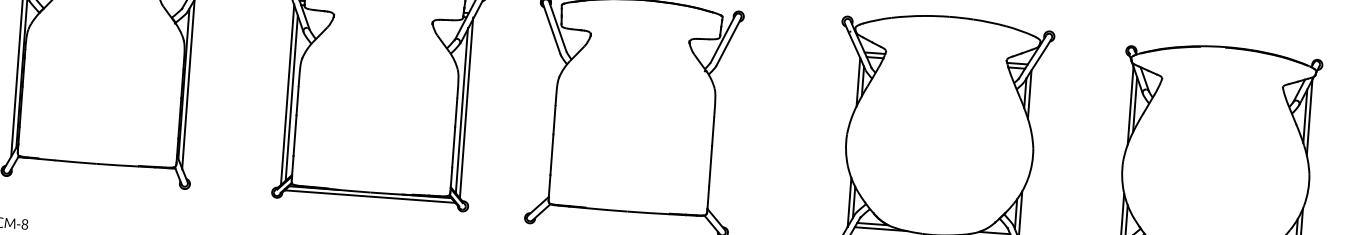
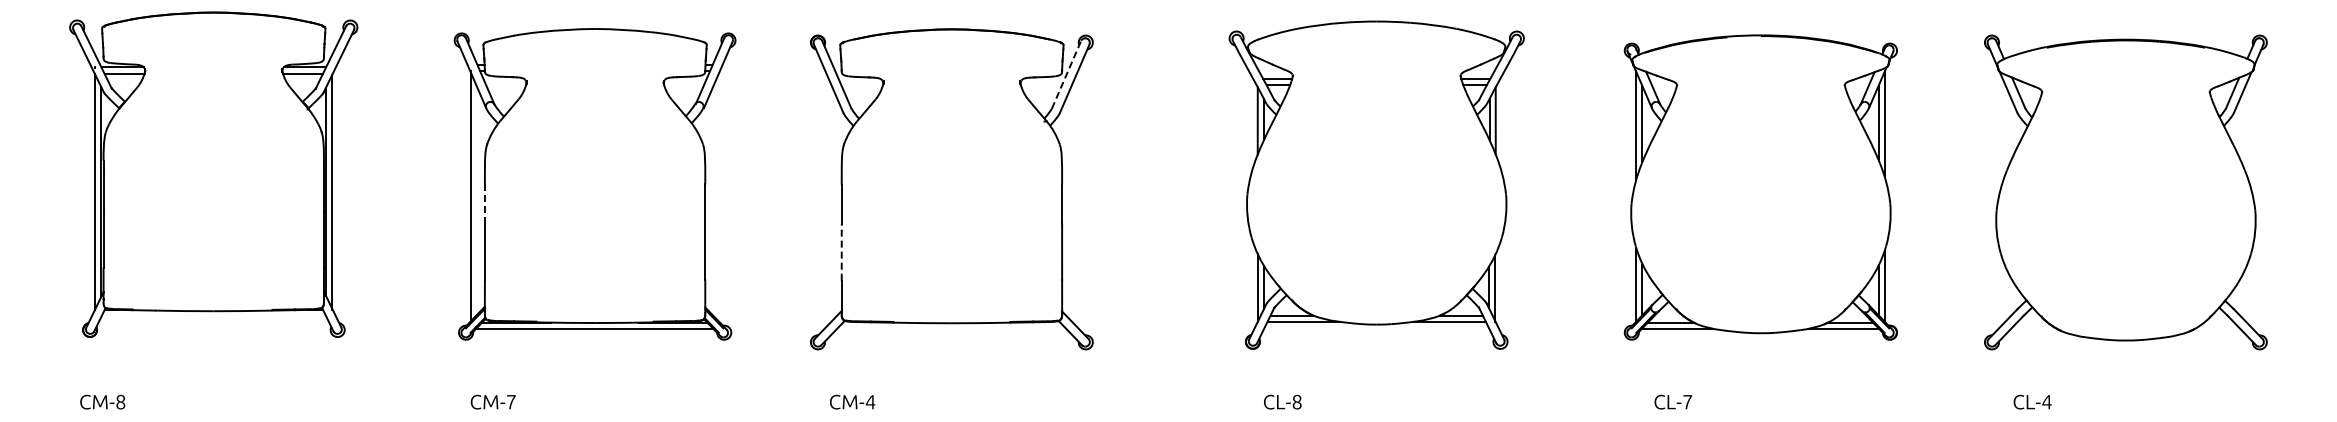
line: (723, 38) -> (1066, 74), solid -> dashed
line: (291, 98) -> (476, 200), removed
line: (297, 101) -> (484, 204), solid -> dashed
line: (466, 107) -> (718, 195), removed
line: (461, 110) -> (712, 200), removed
line: (551, 154) -> (841, 251), solid -> dashed

